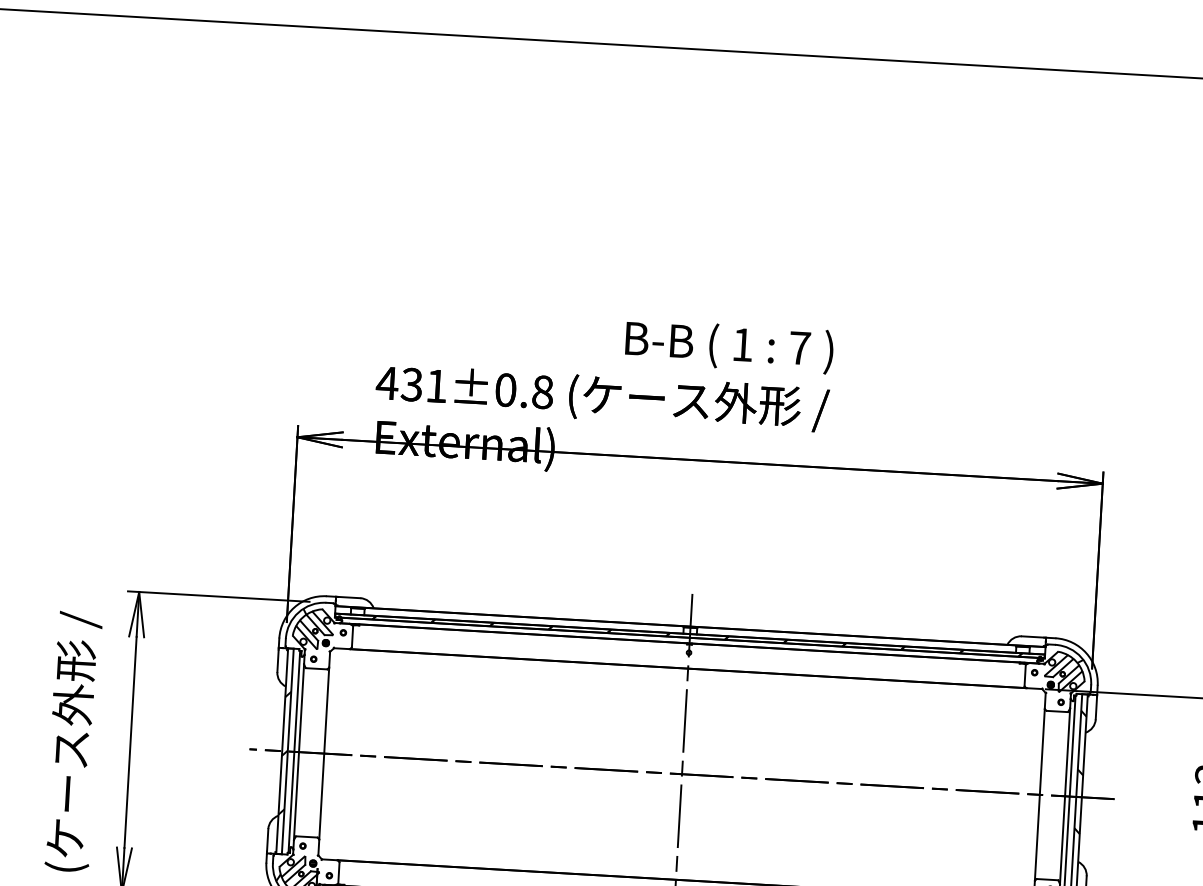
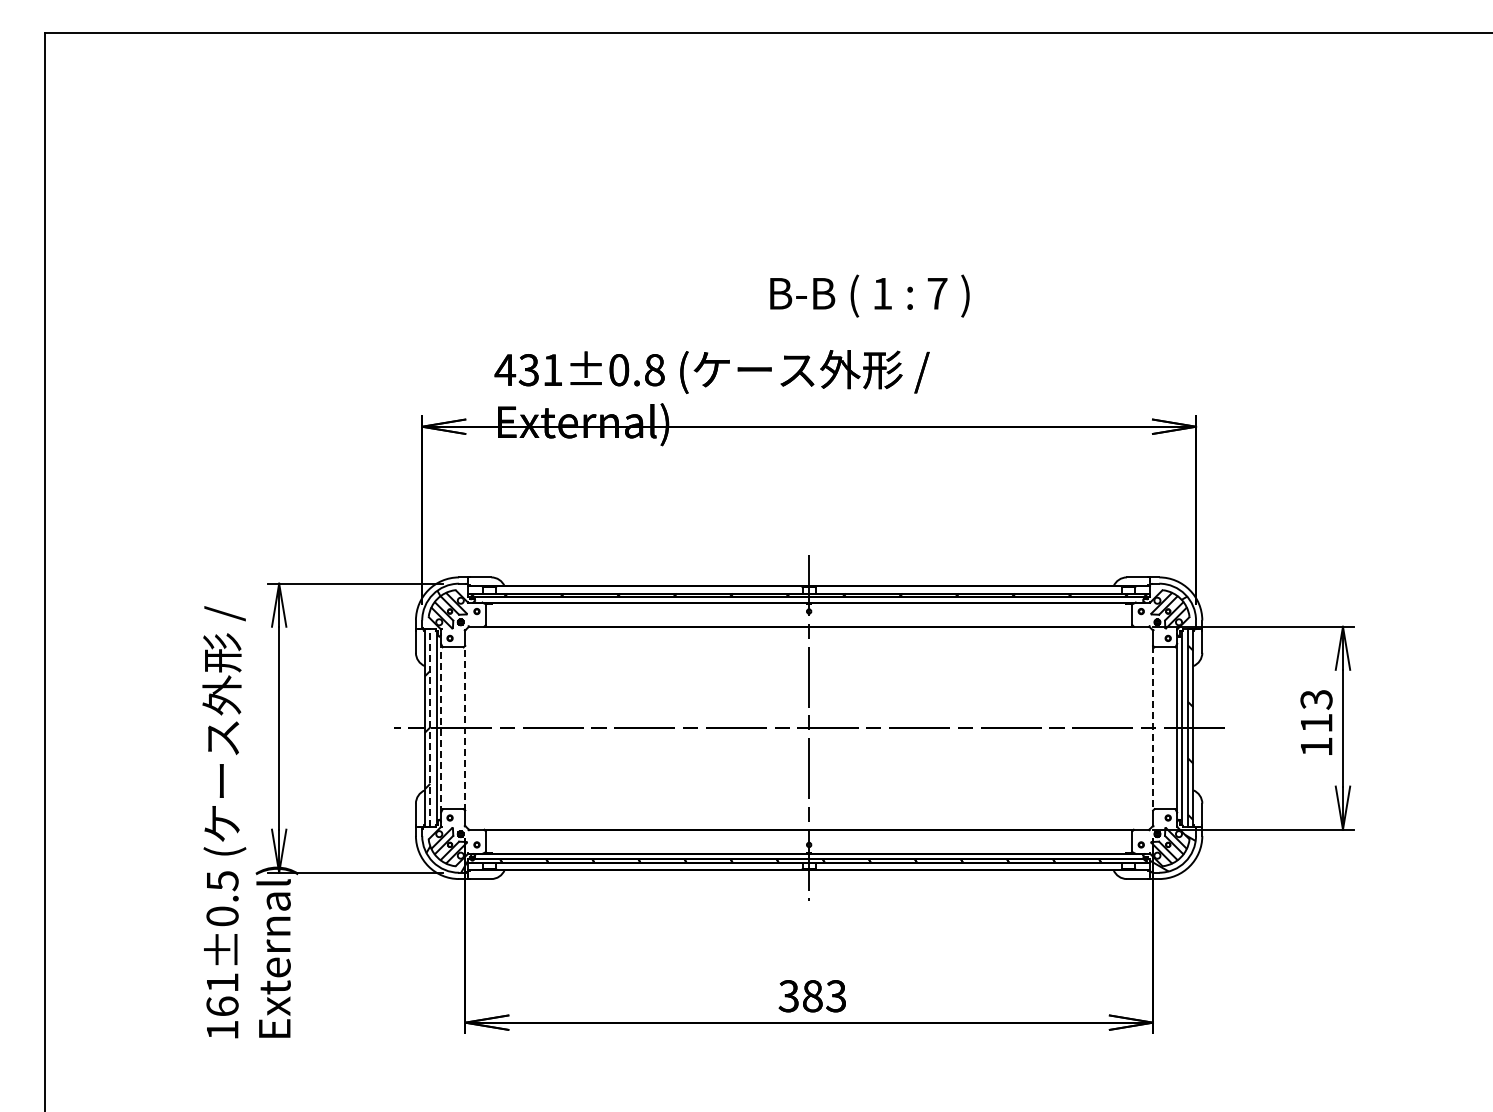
text: (729, 345) -> (869, 295), moved
line: (287, 751) -> (430, 728), solid -> dashed
line: (299, 752) -> (441, 728), solid -> dashed
line: (324, 753) -> (465, 728), solid -> dashed
line: (1039, 795) -> (1152, 728), solid -> dashed

